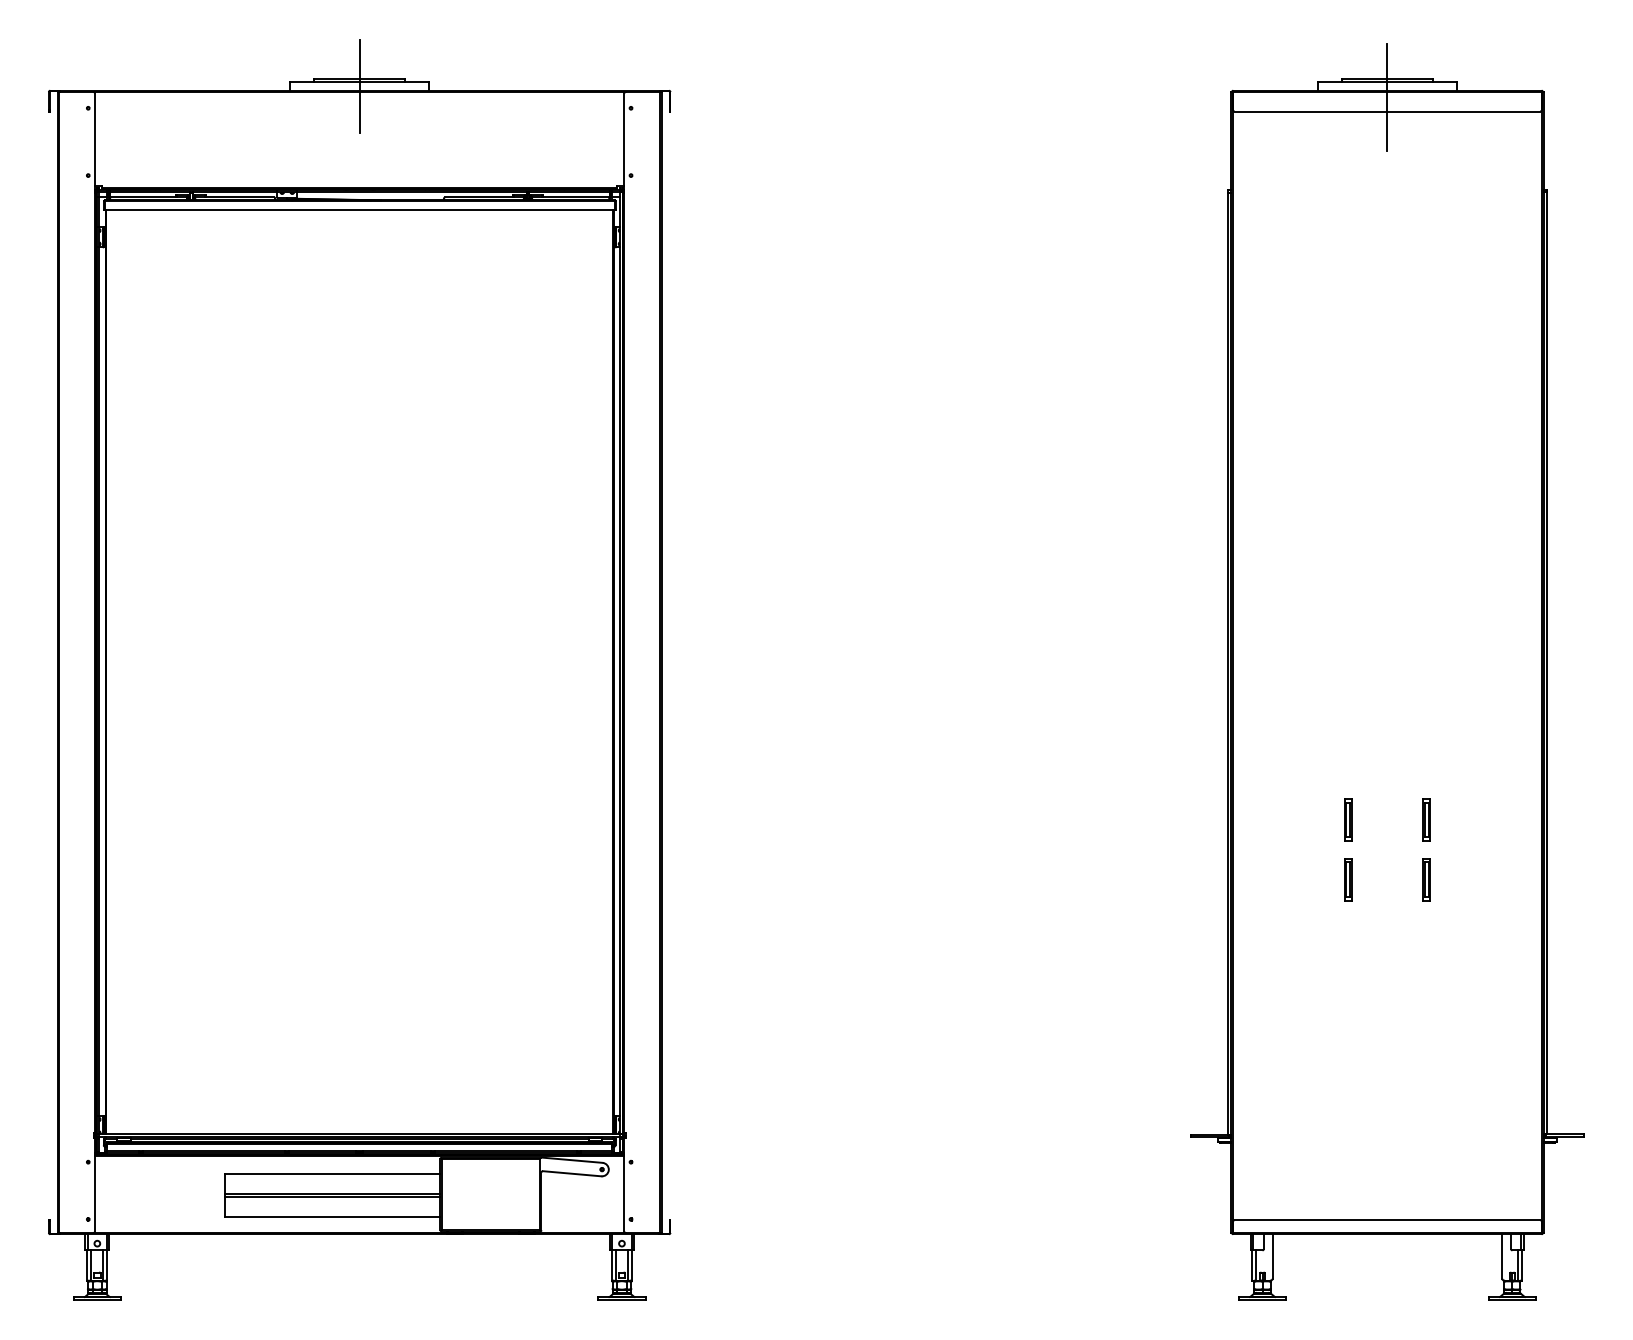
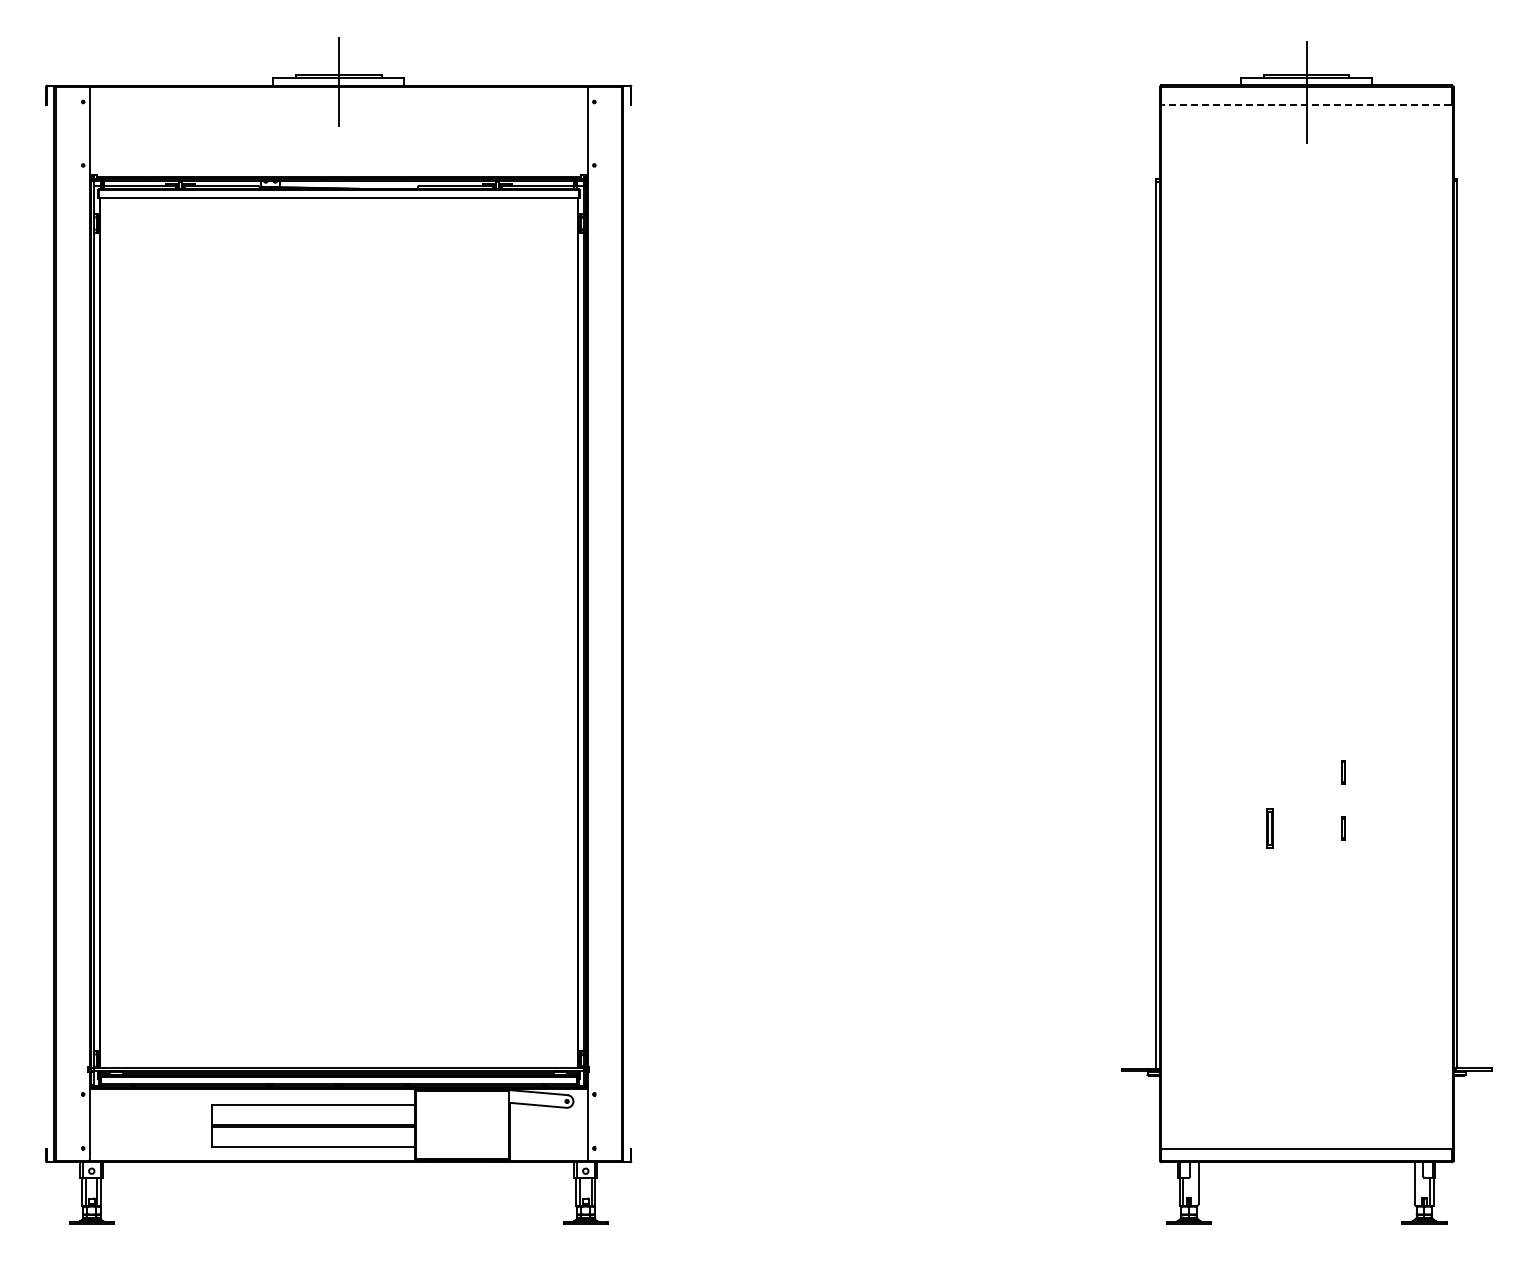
line: (1387, 111) -> (1306, 105), solid -> dashed
part: (1347, 820) -> (1269, 772), removed
part: (1426, 820) -> (1343, 772), size x0.6
part: (1426, 879) -> (1343, 828), size x0.6

